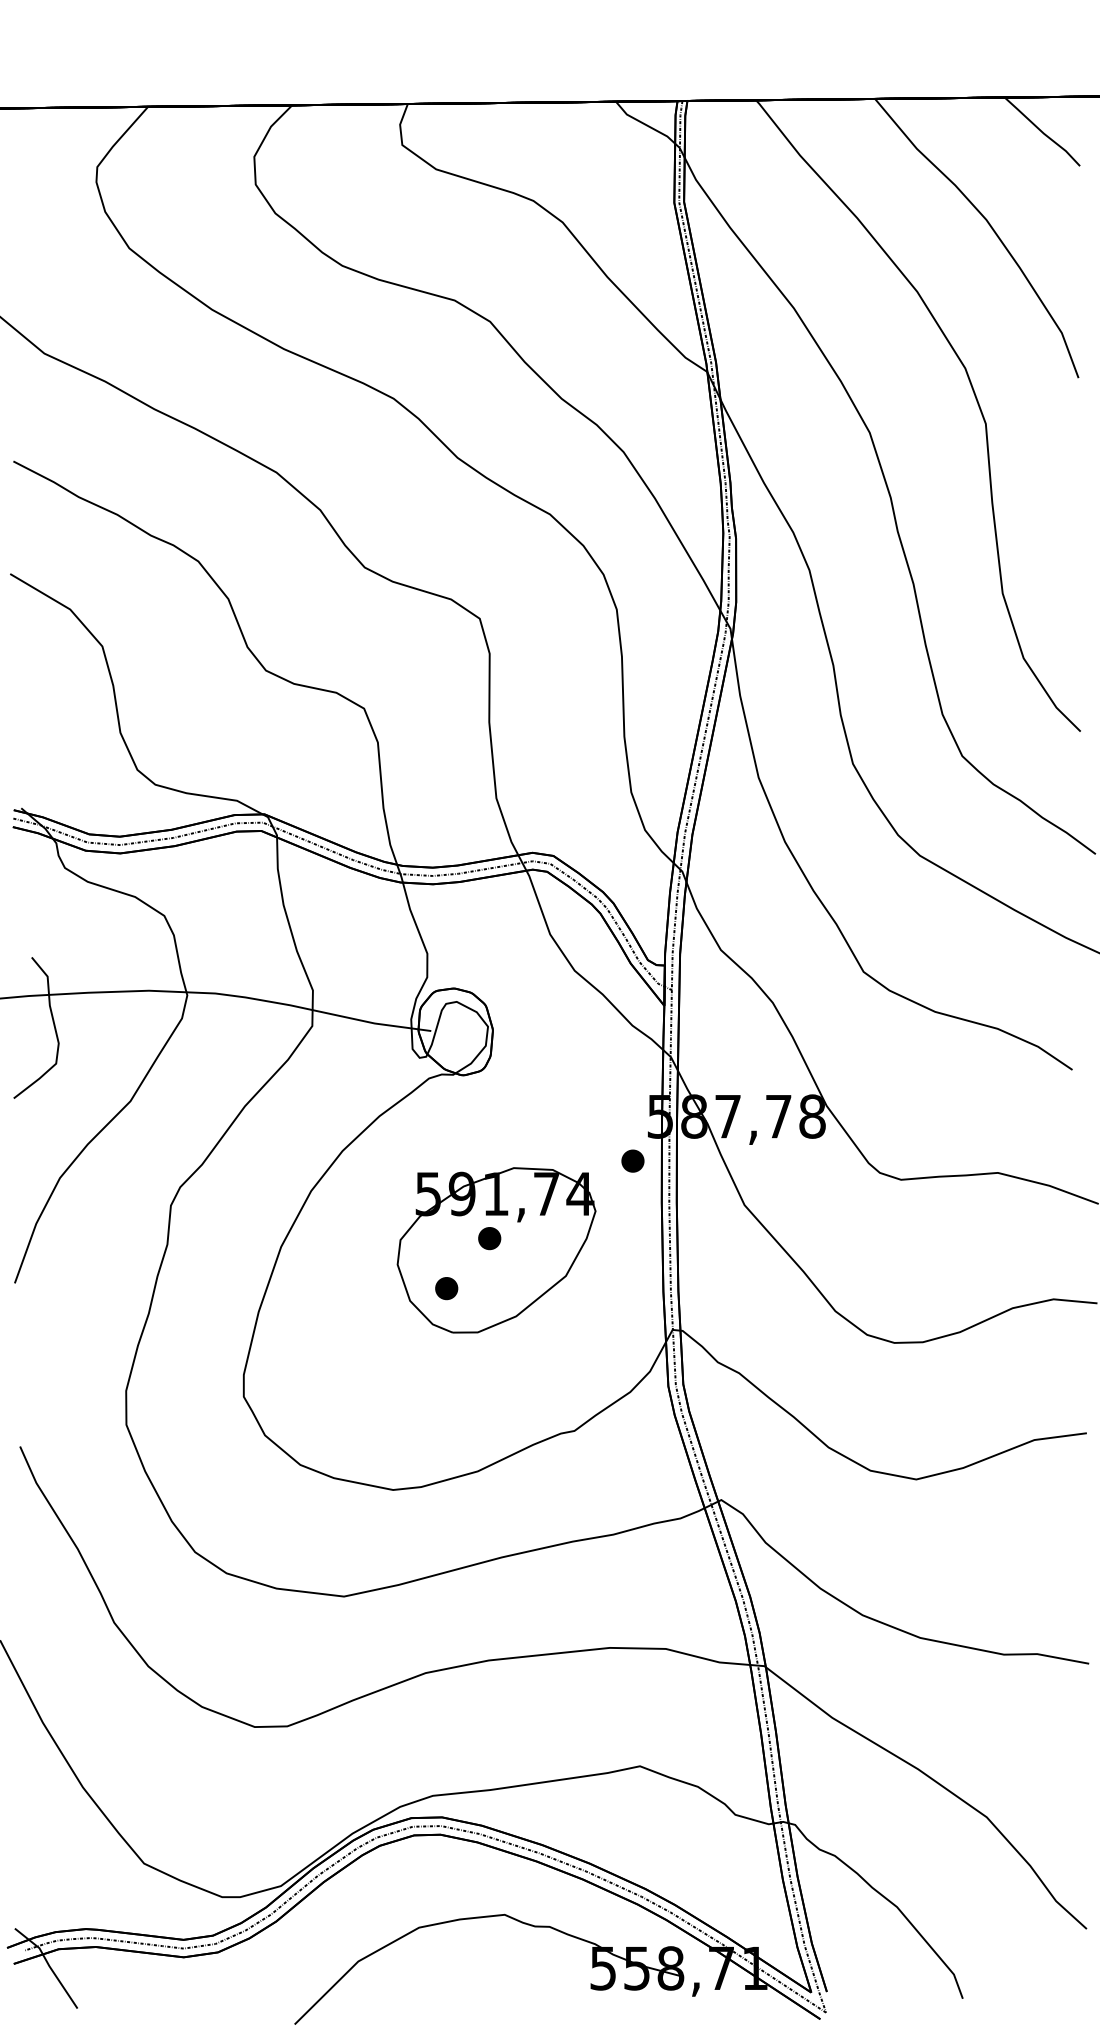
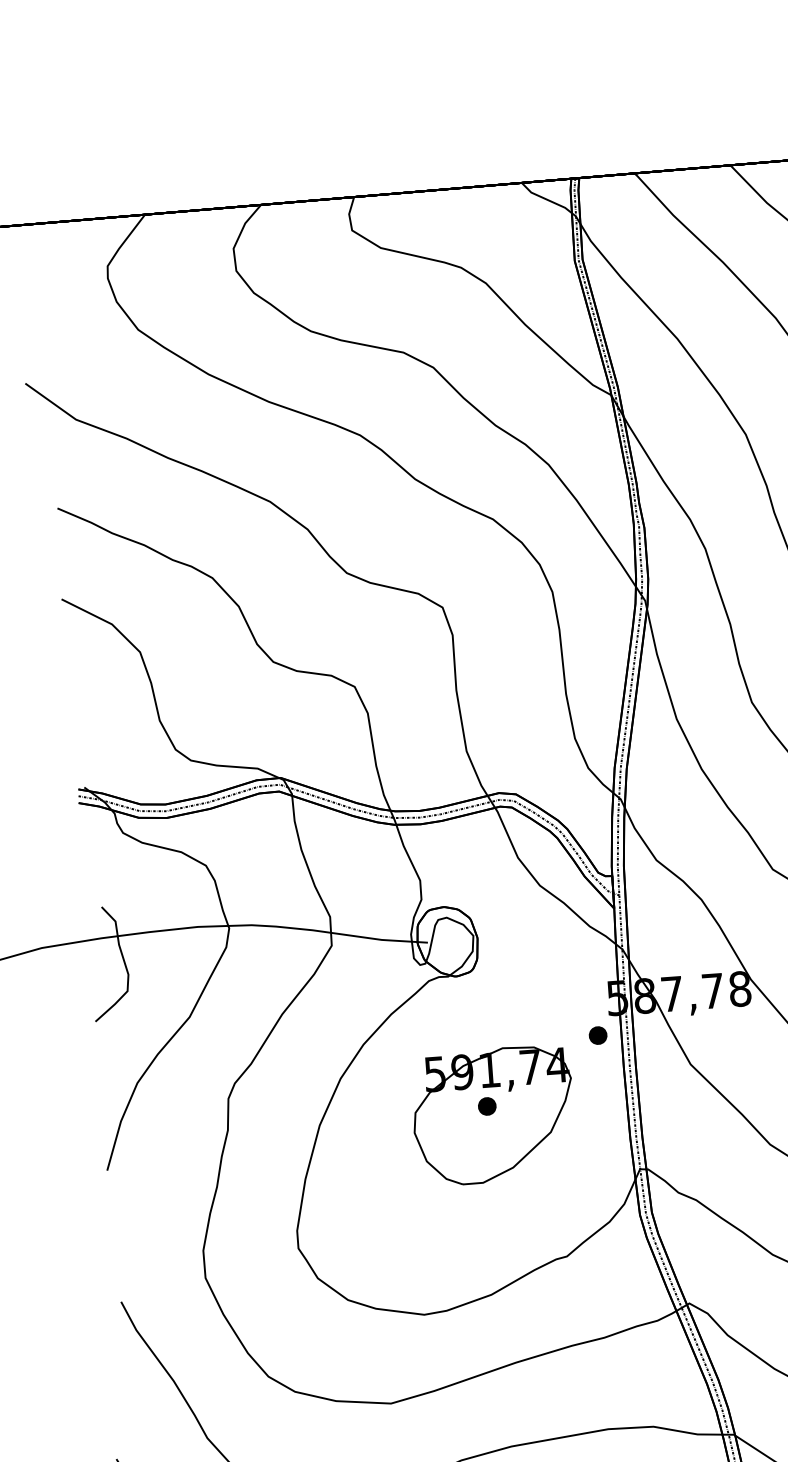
part: (446, 1288) -> (455, 1149), removed

